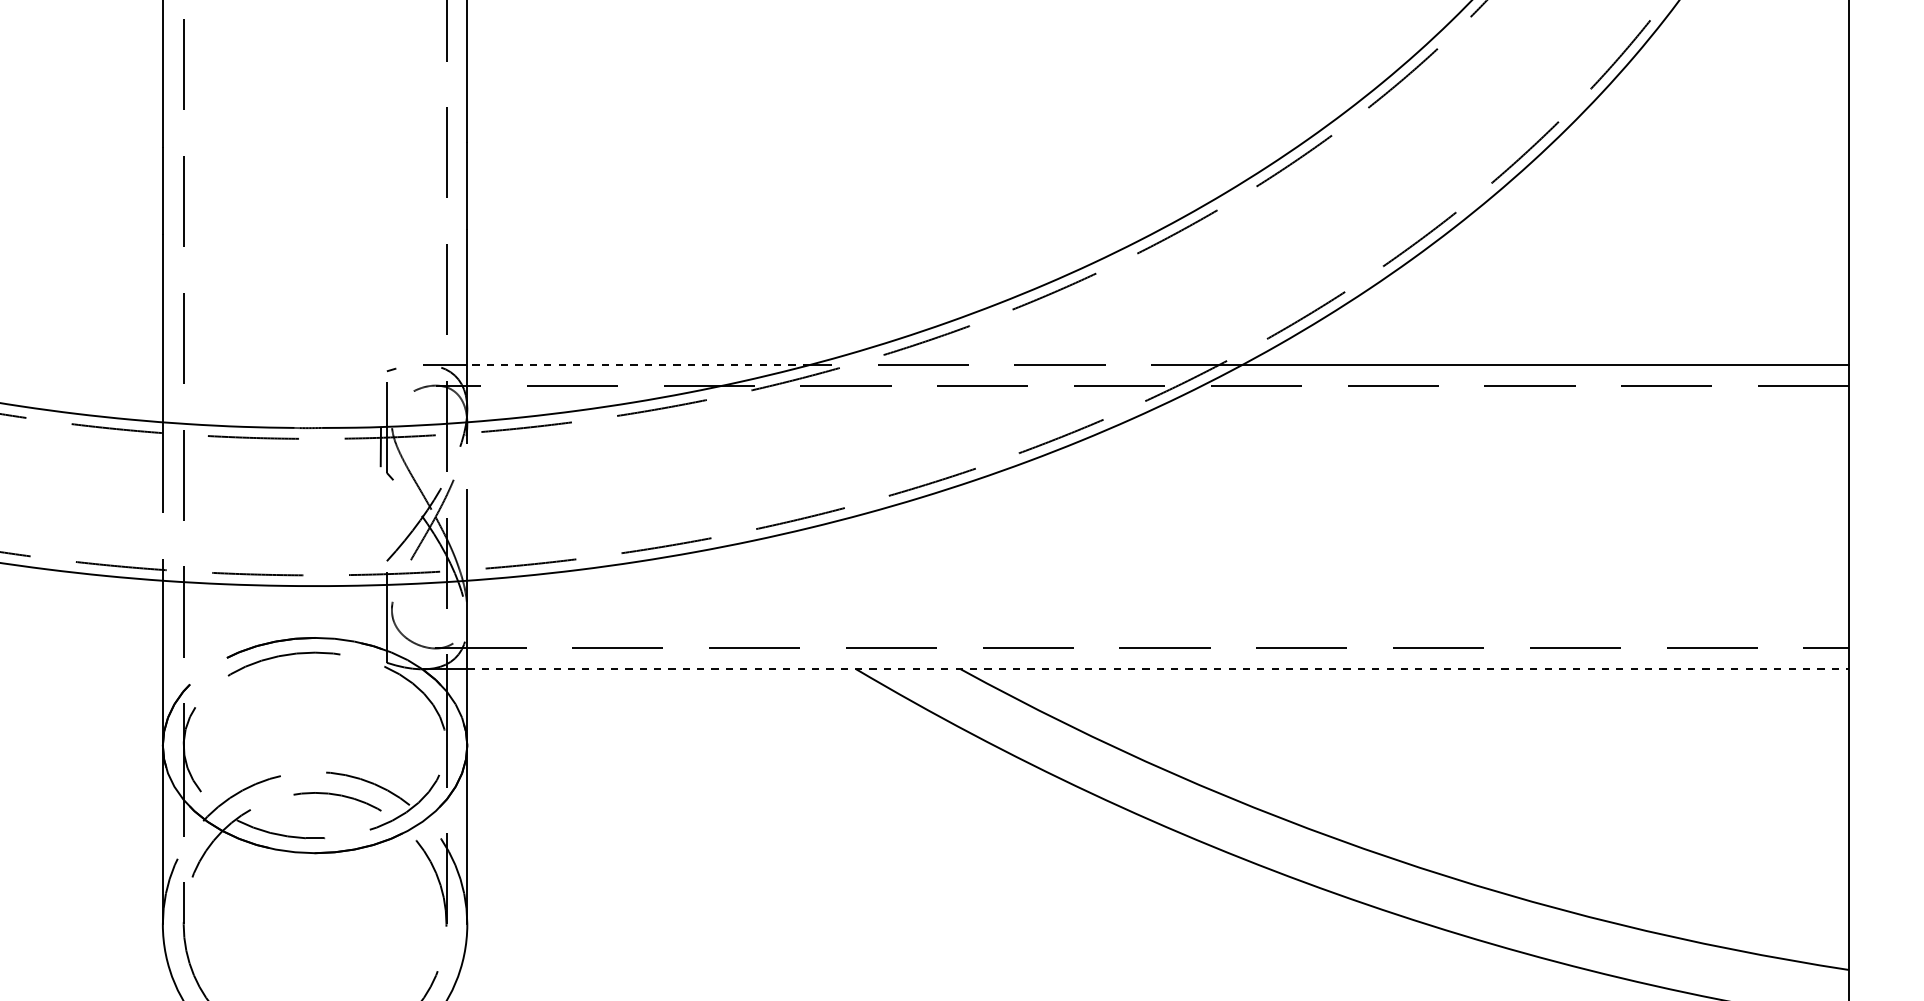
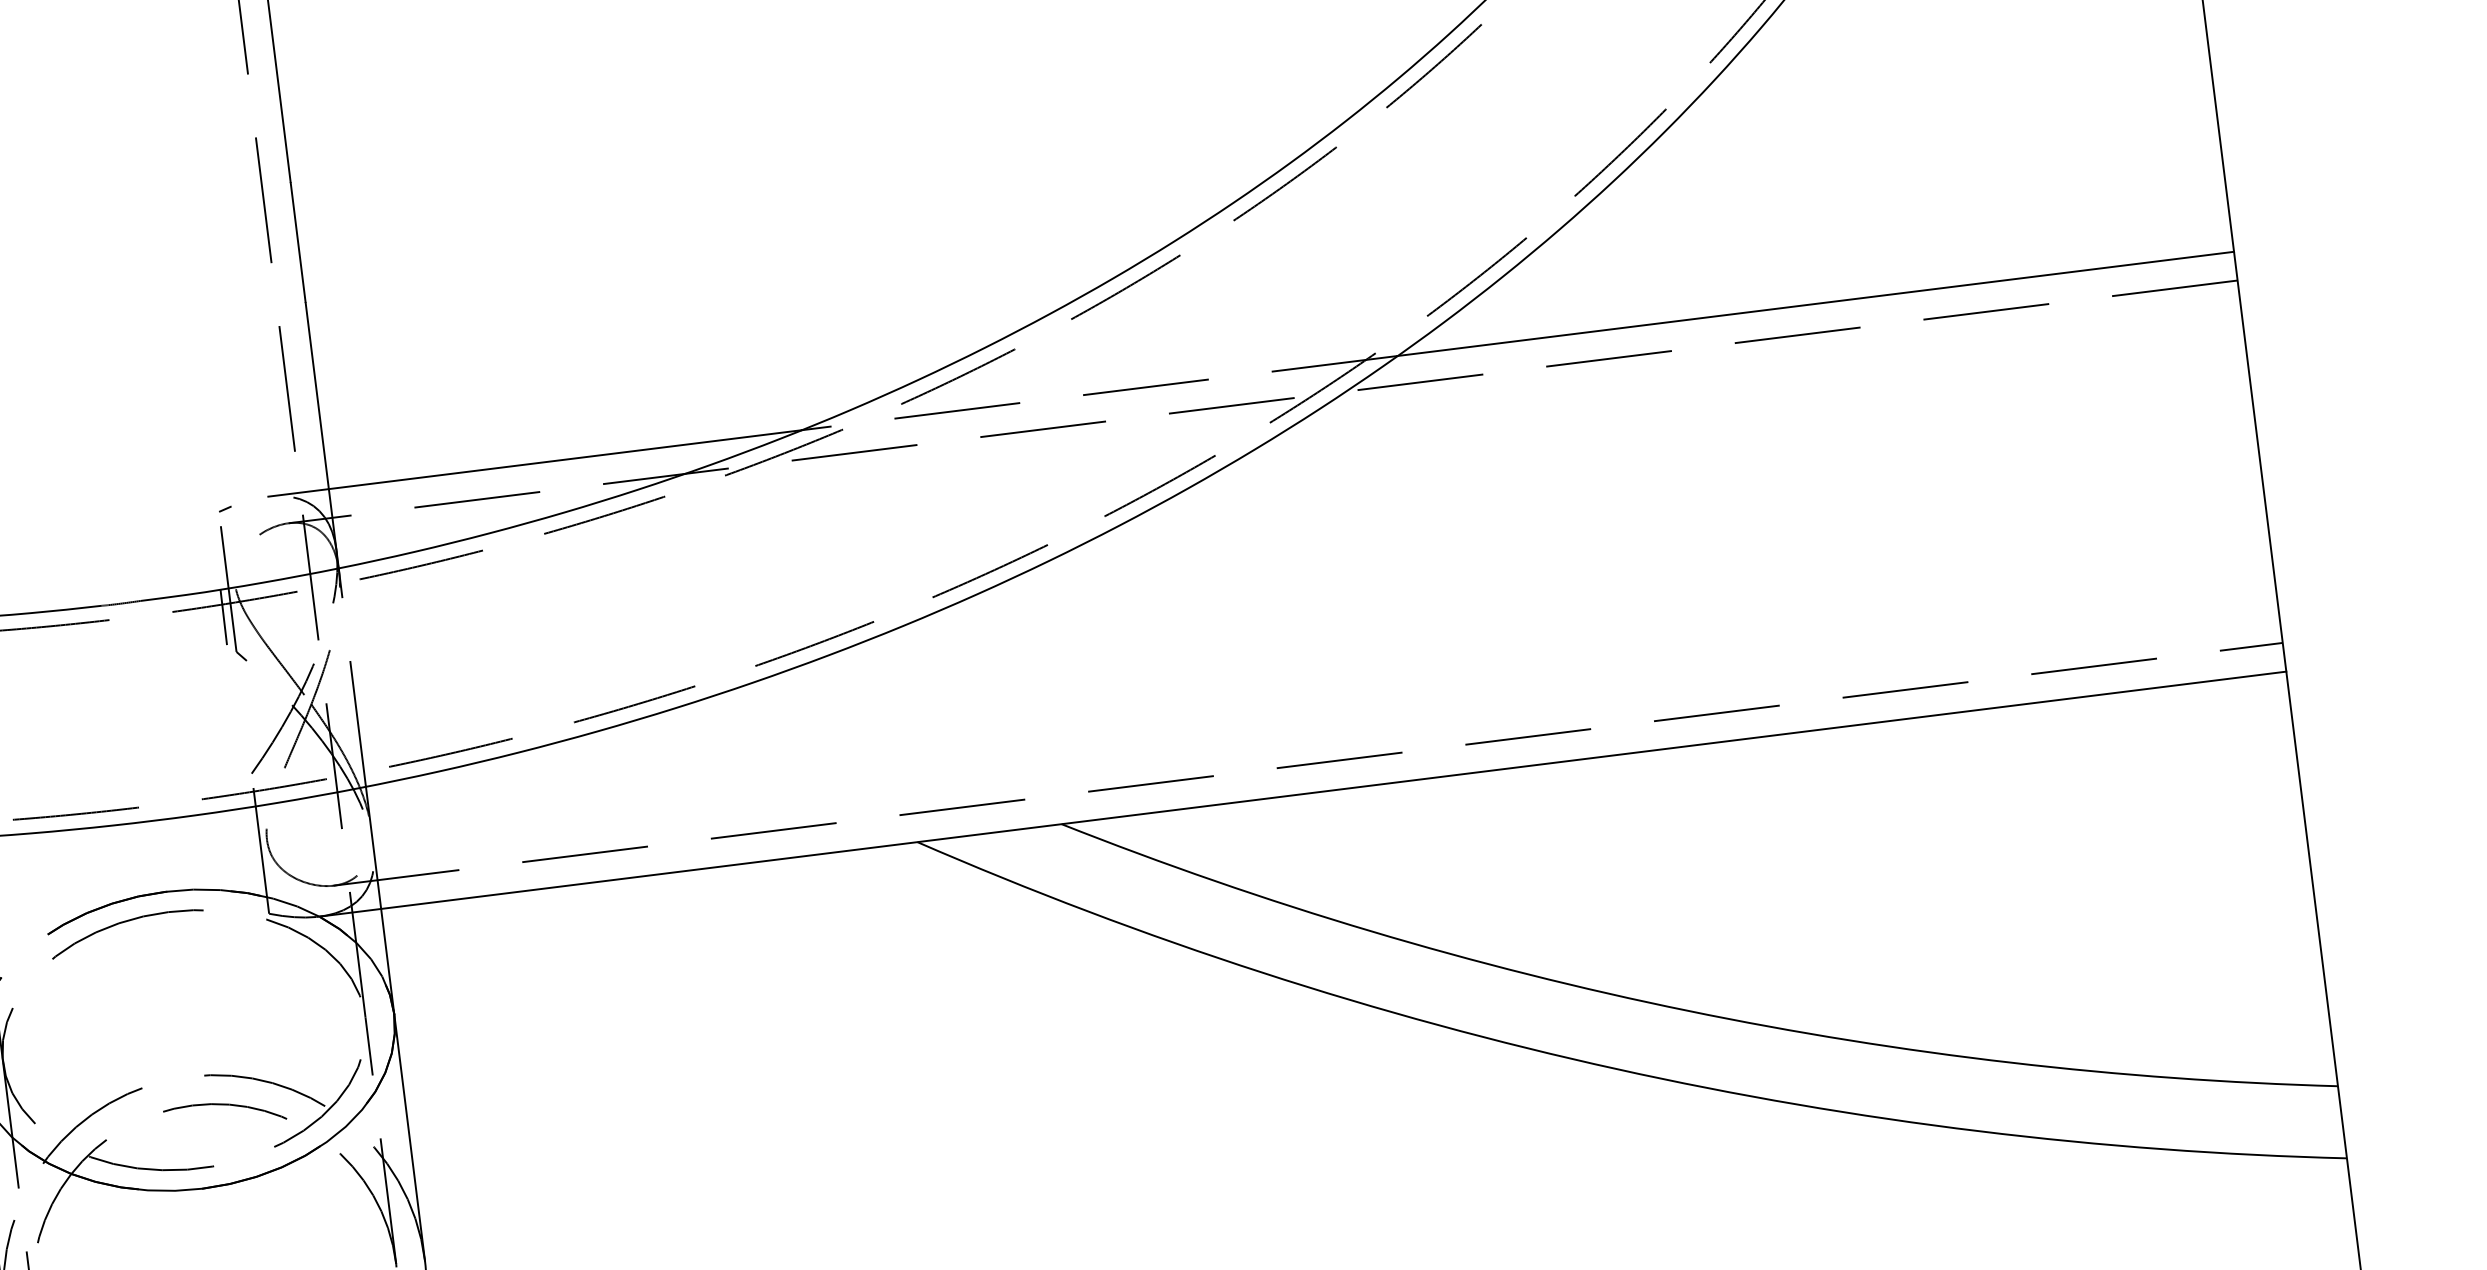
line: (638, 364) -> (564, 459), dashed -> solid
line: (1158, 669) -> (1334, 790), dashed -> solid

